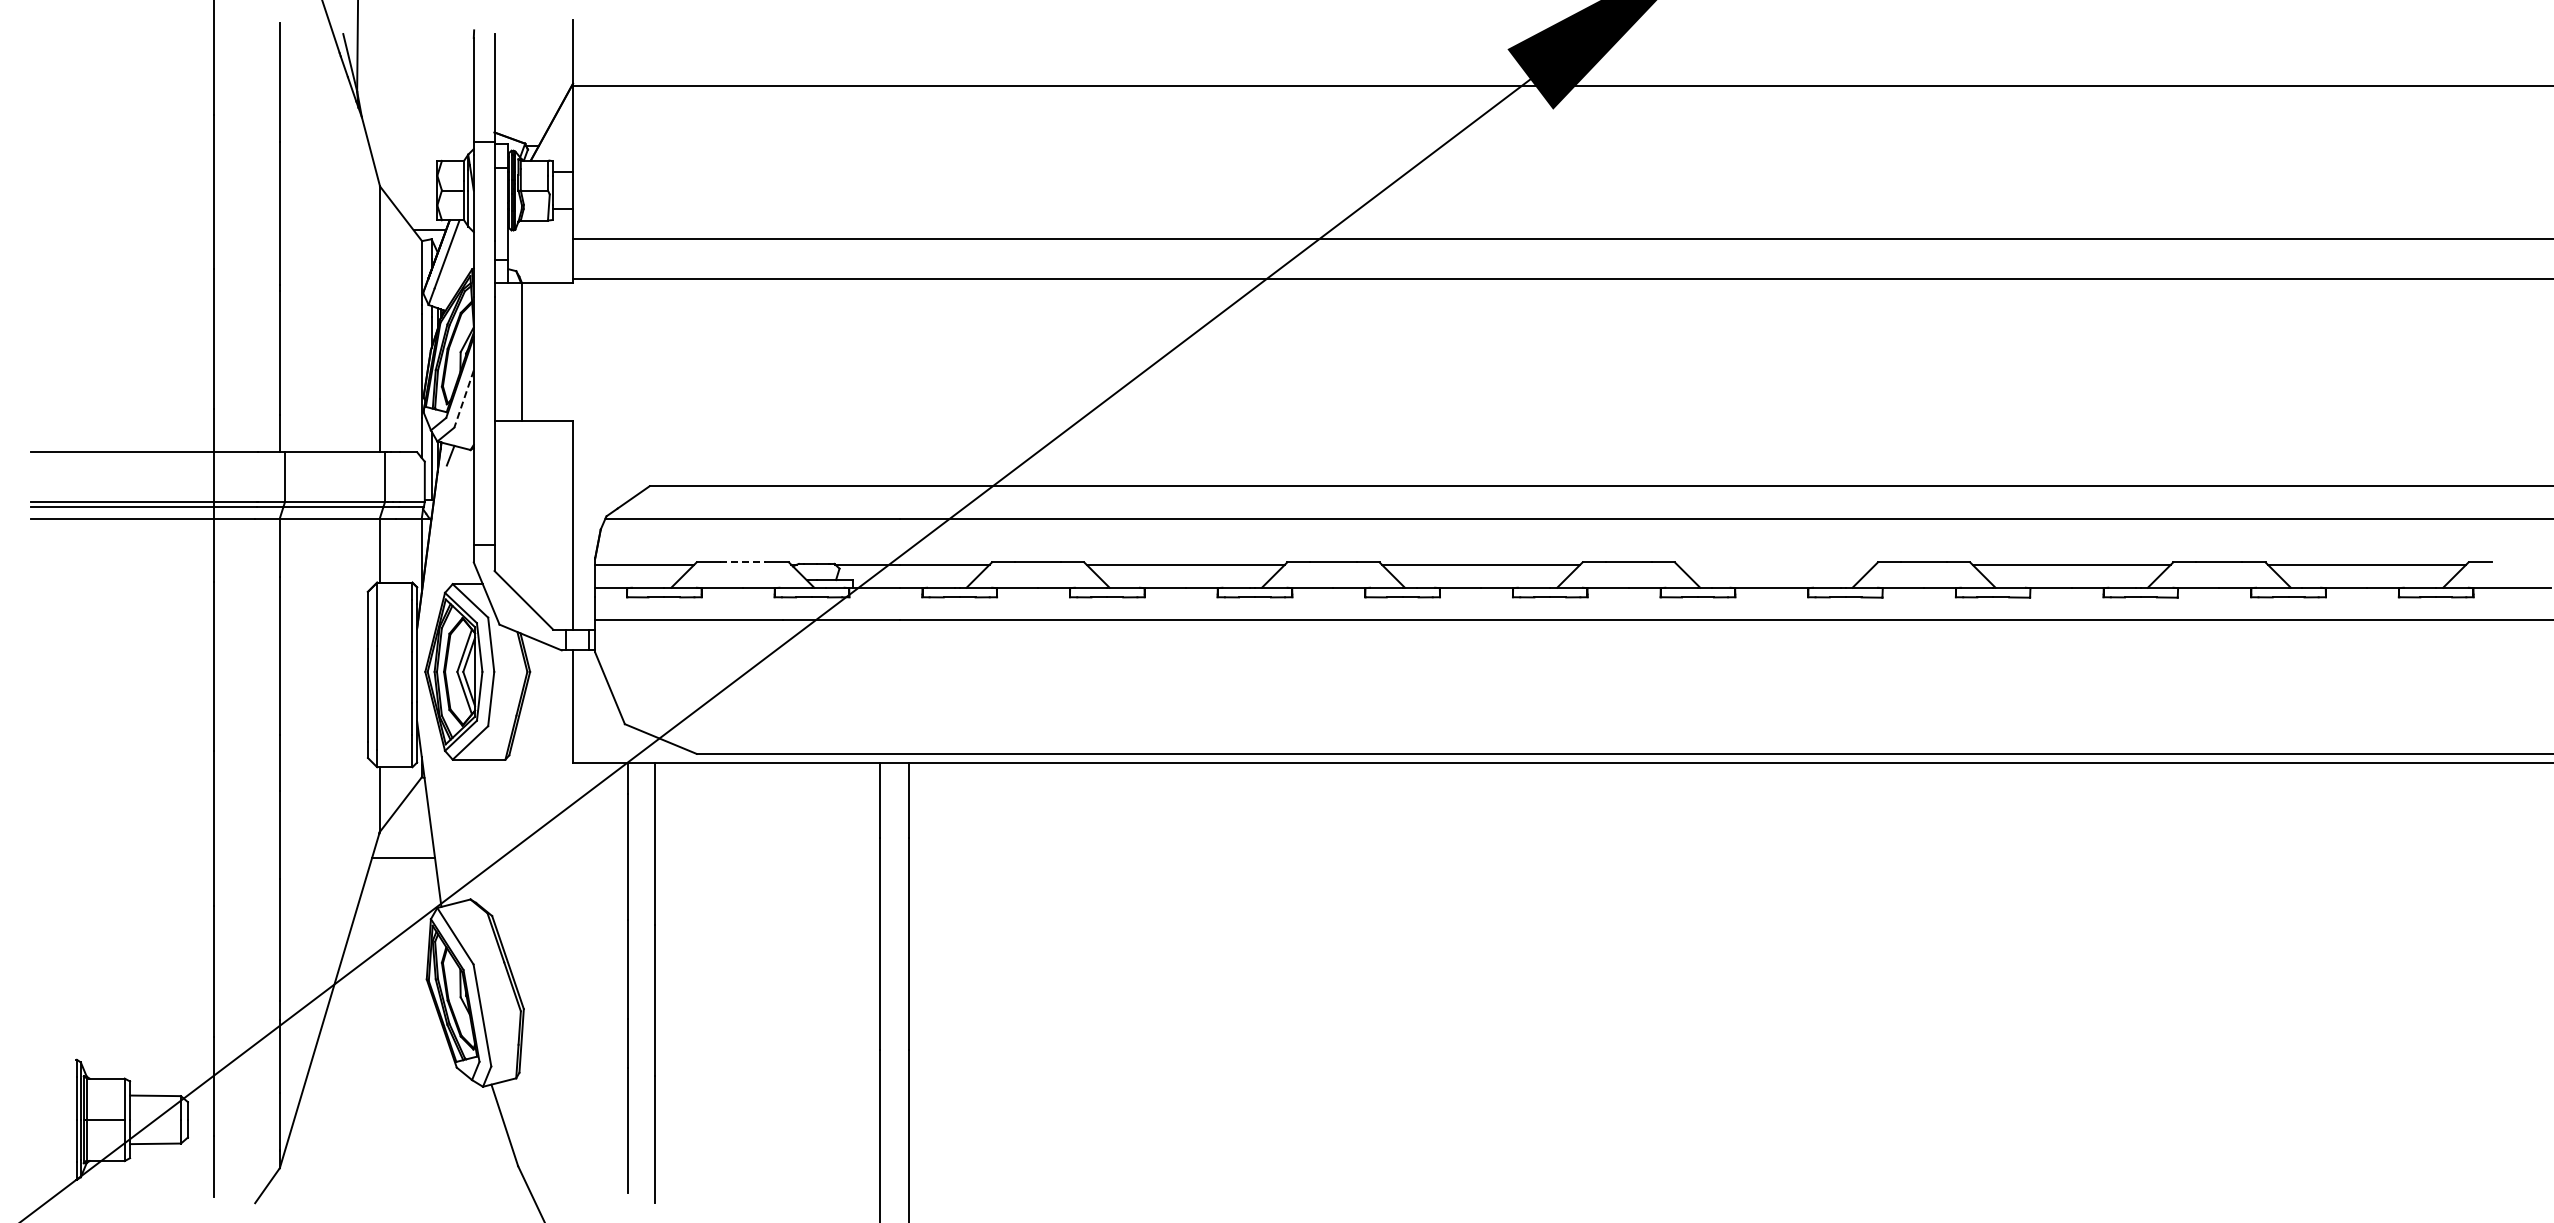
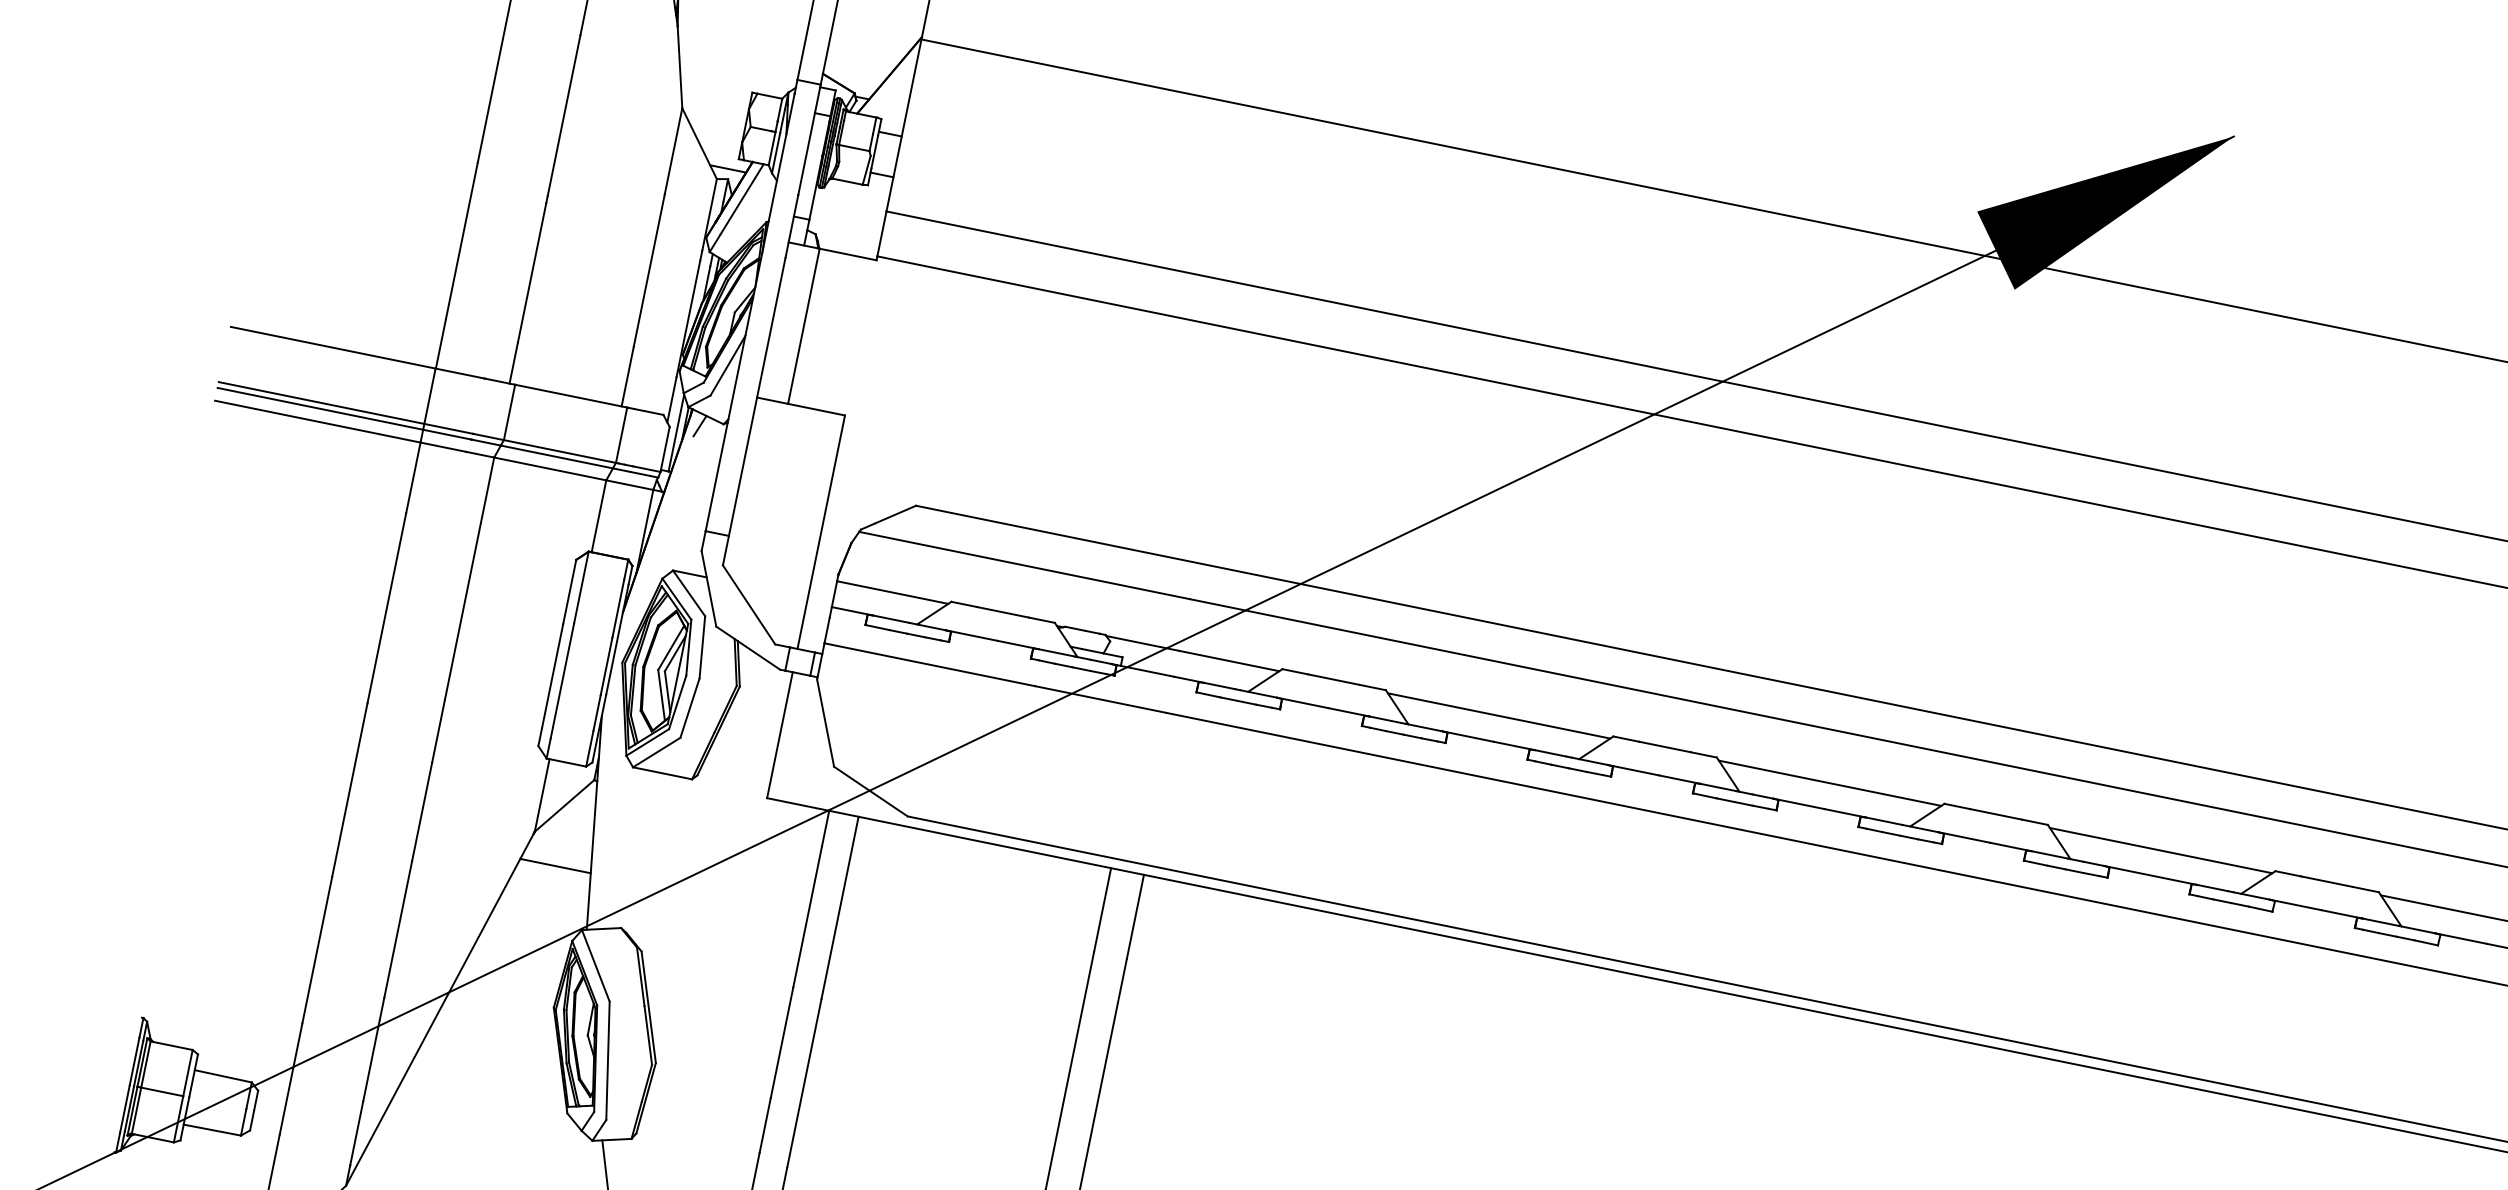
line: (463, 399) -> (727, 366), dashed -> solid
line: (743, 562) -> (1003, 612), dashed -> solid
line: (1776, 564) -> (2161, 850), added

